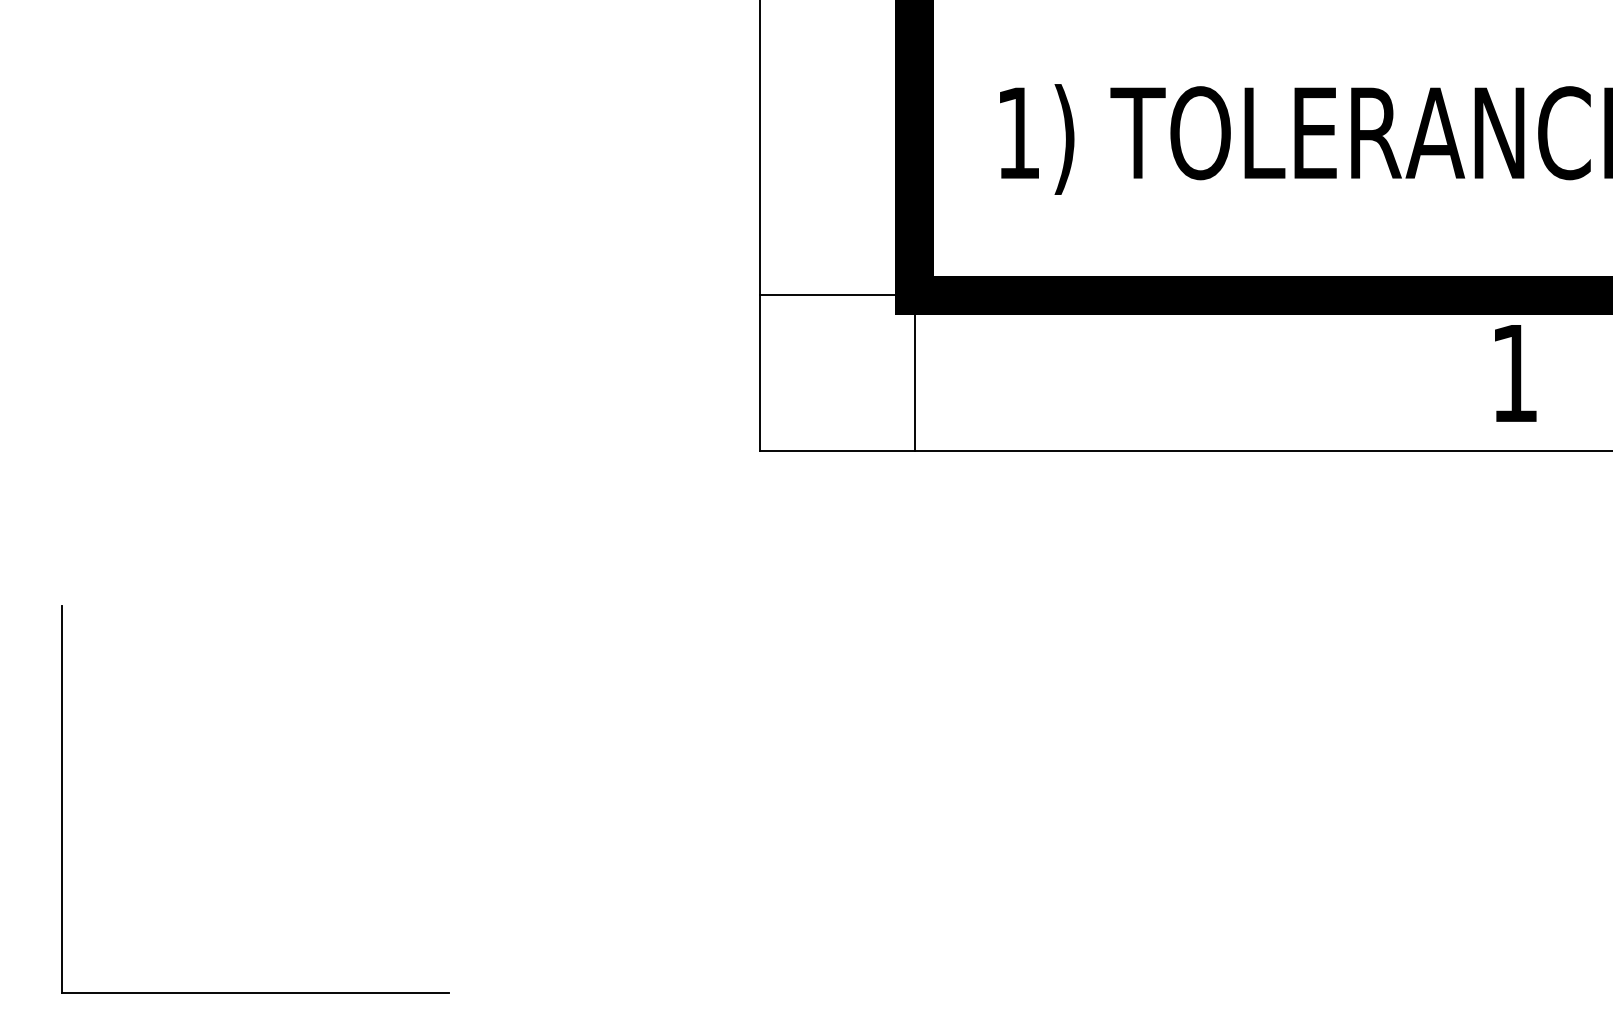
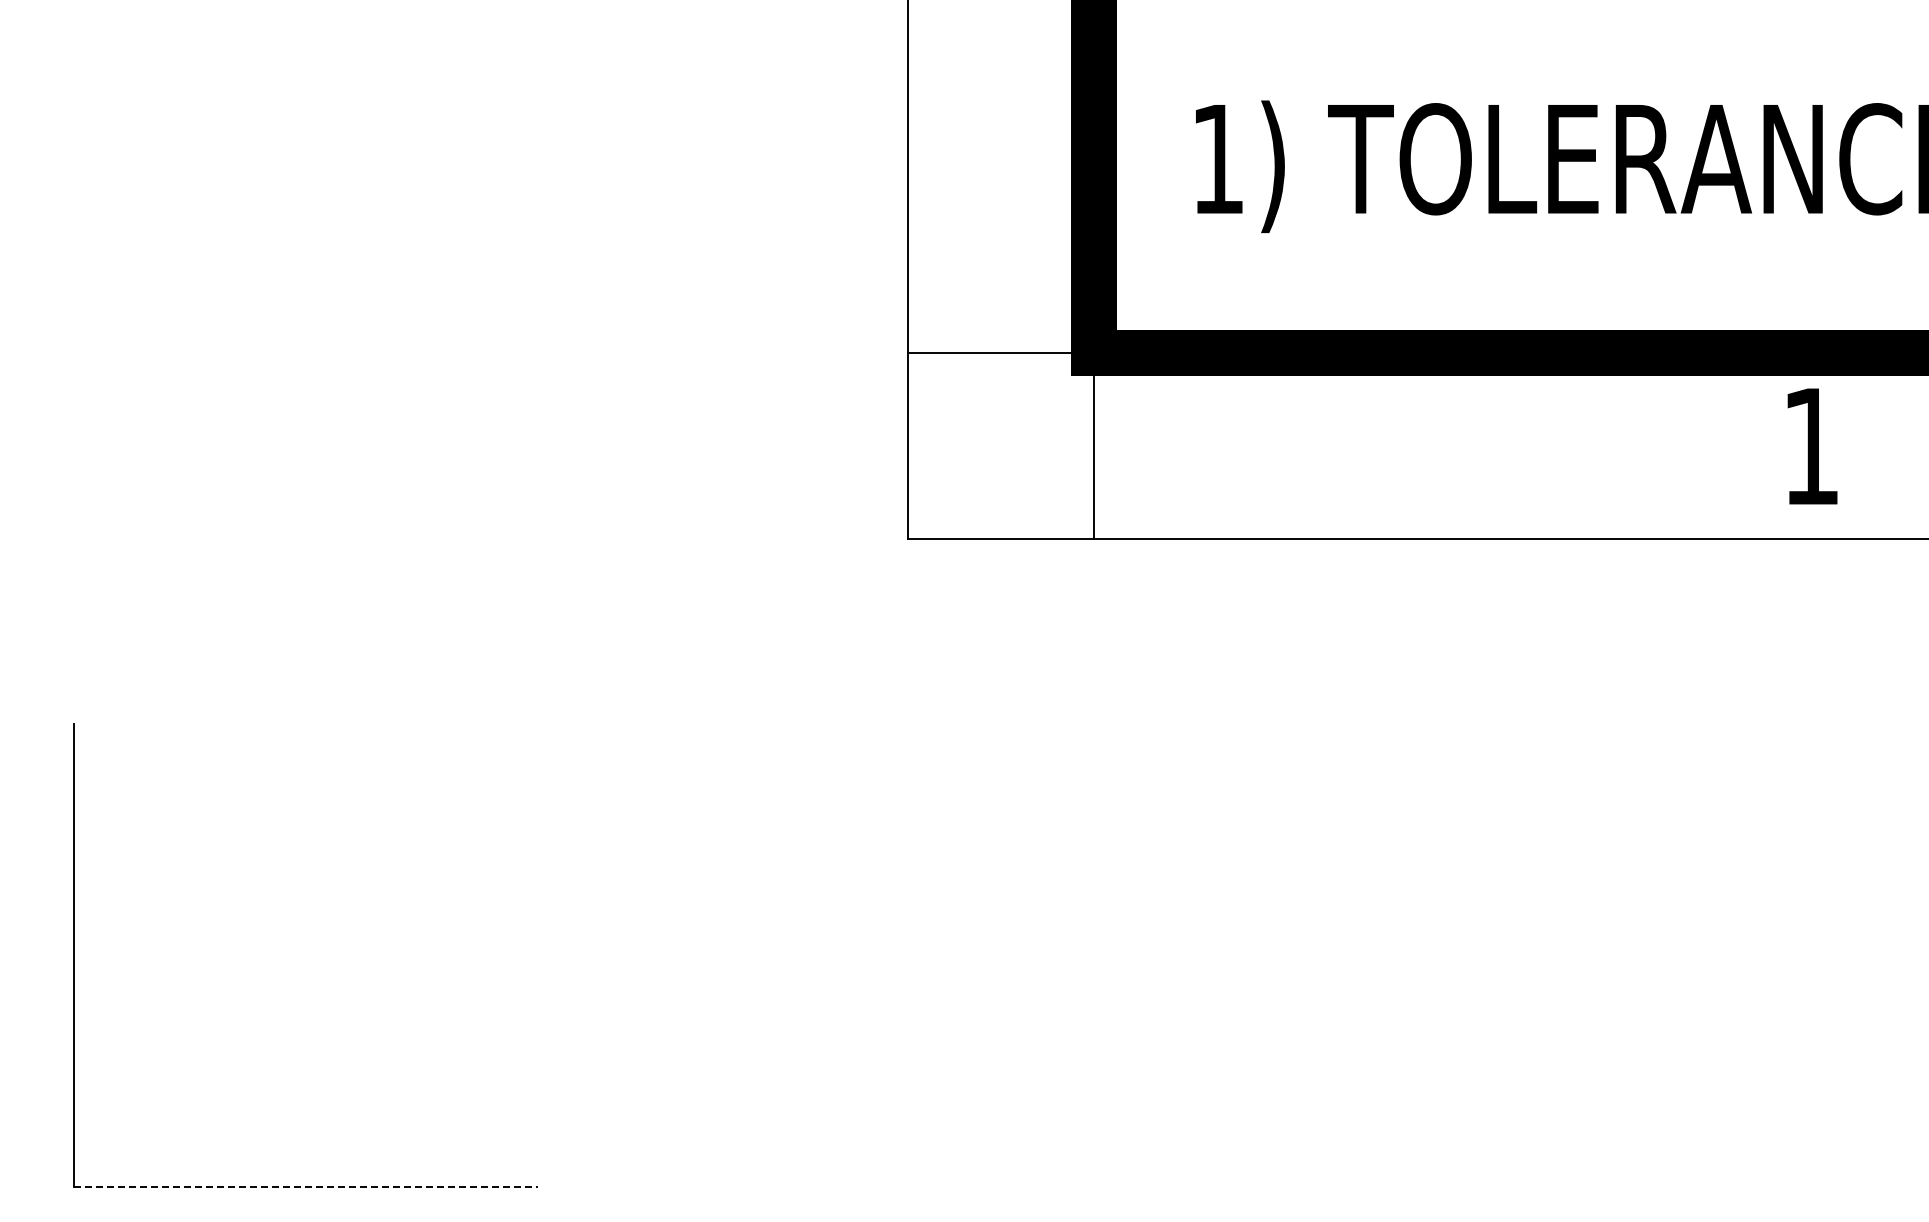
line: (255, 993) -> (305, 1187), solid -> dashed

